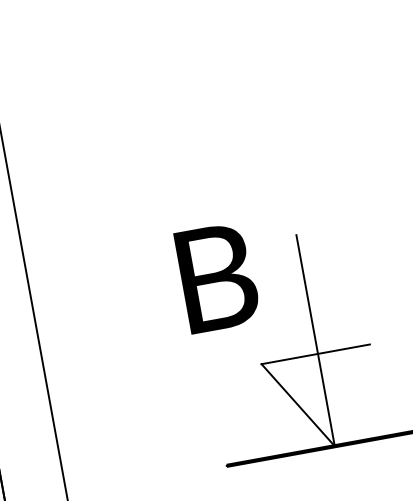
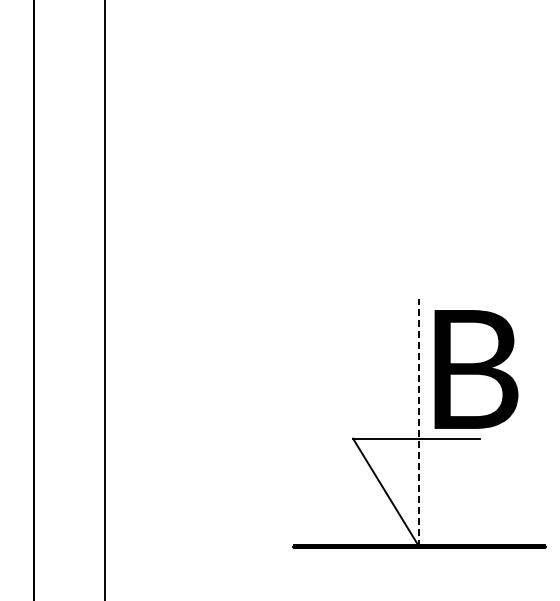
text: (218, 277) -> (476, 369), moved
line: (315, 340) -> (419, 423), solid -> dashed

